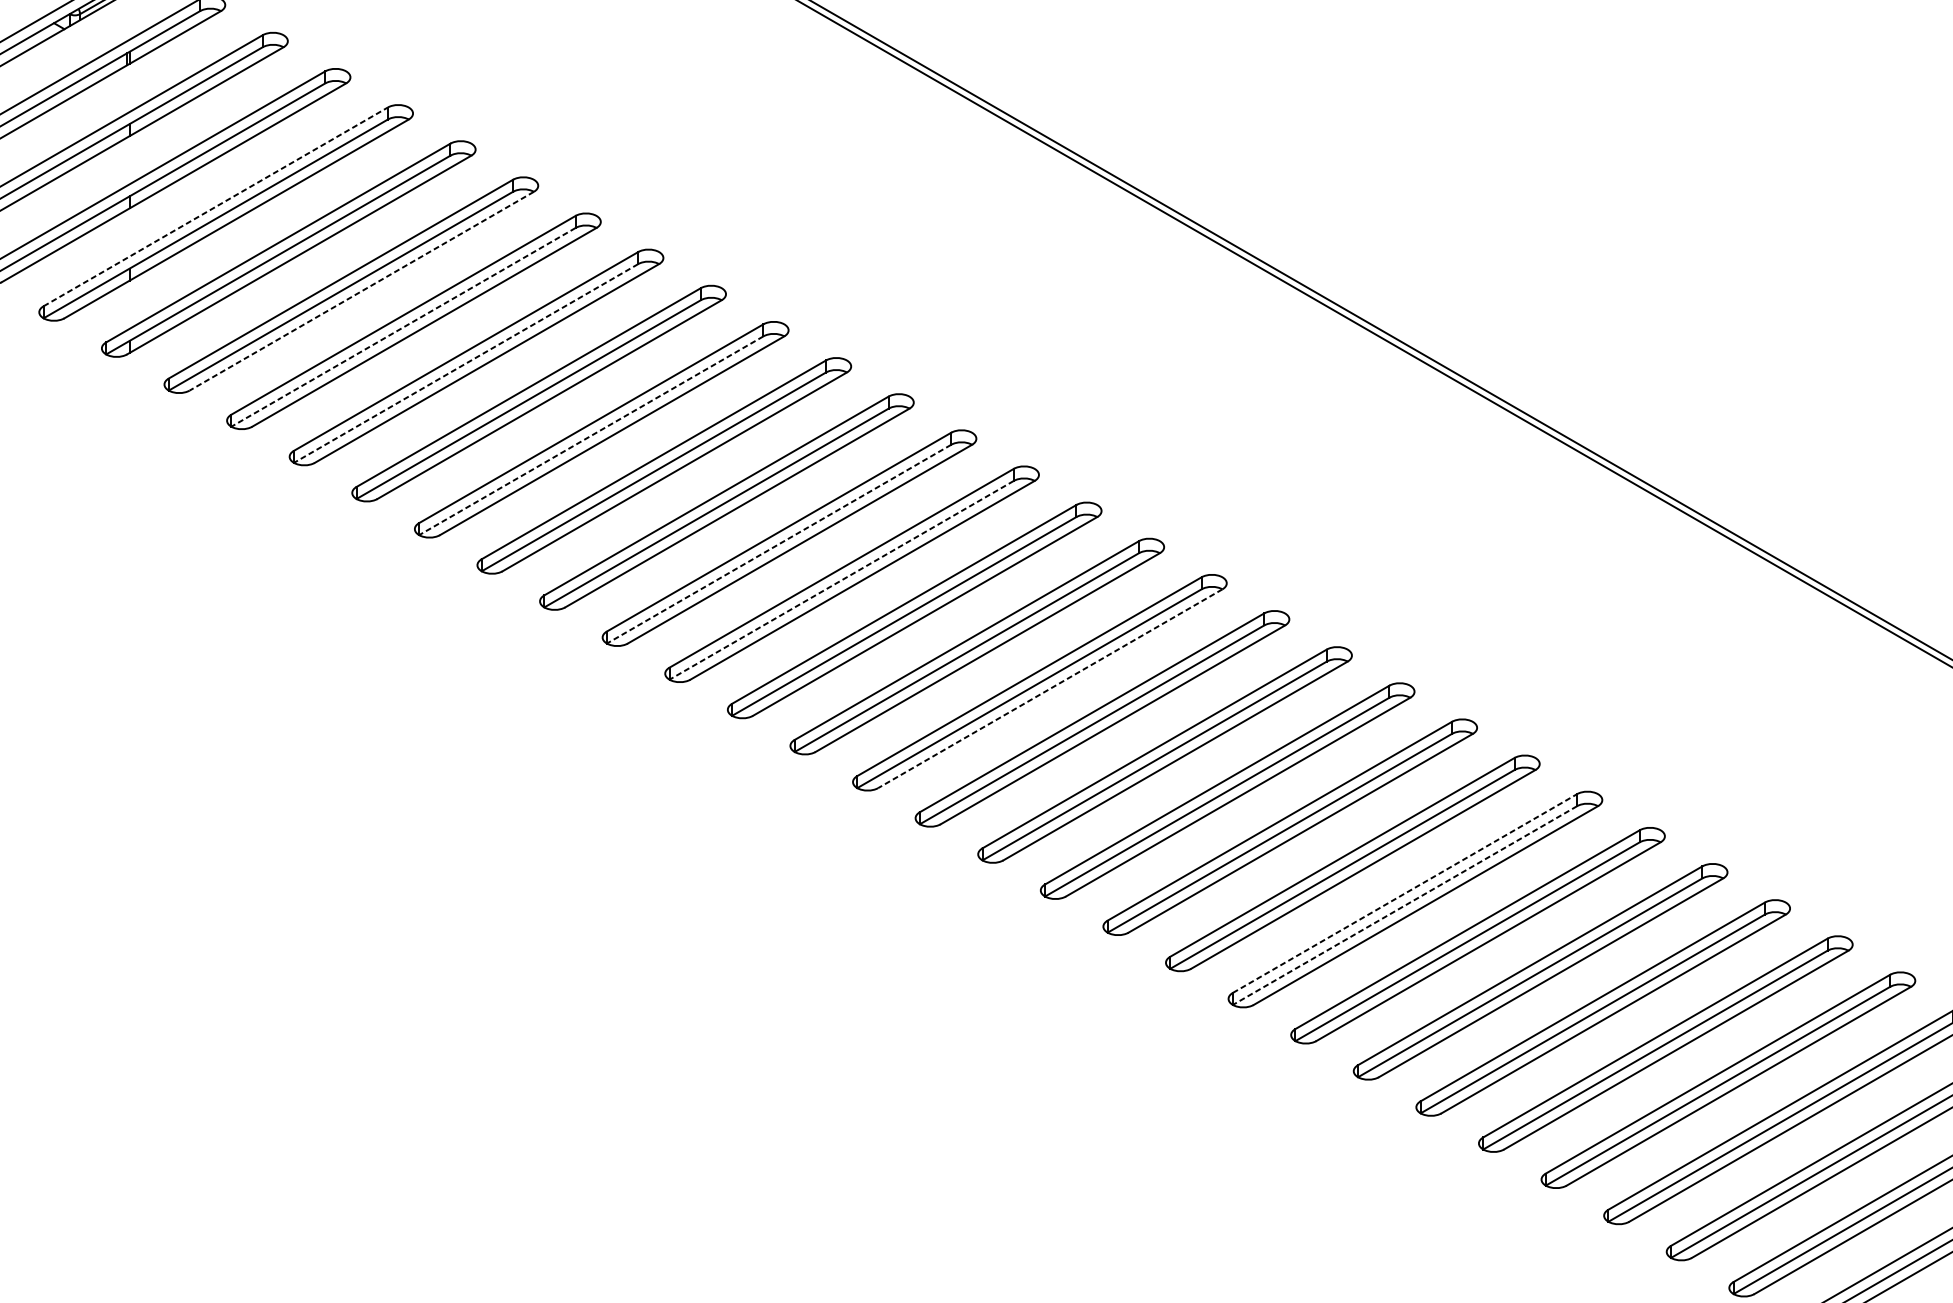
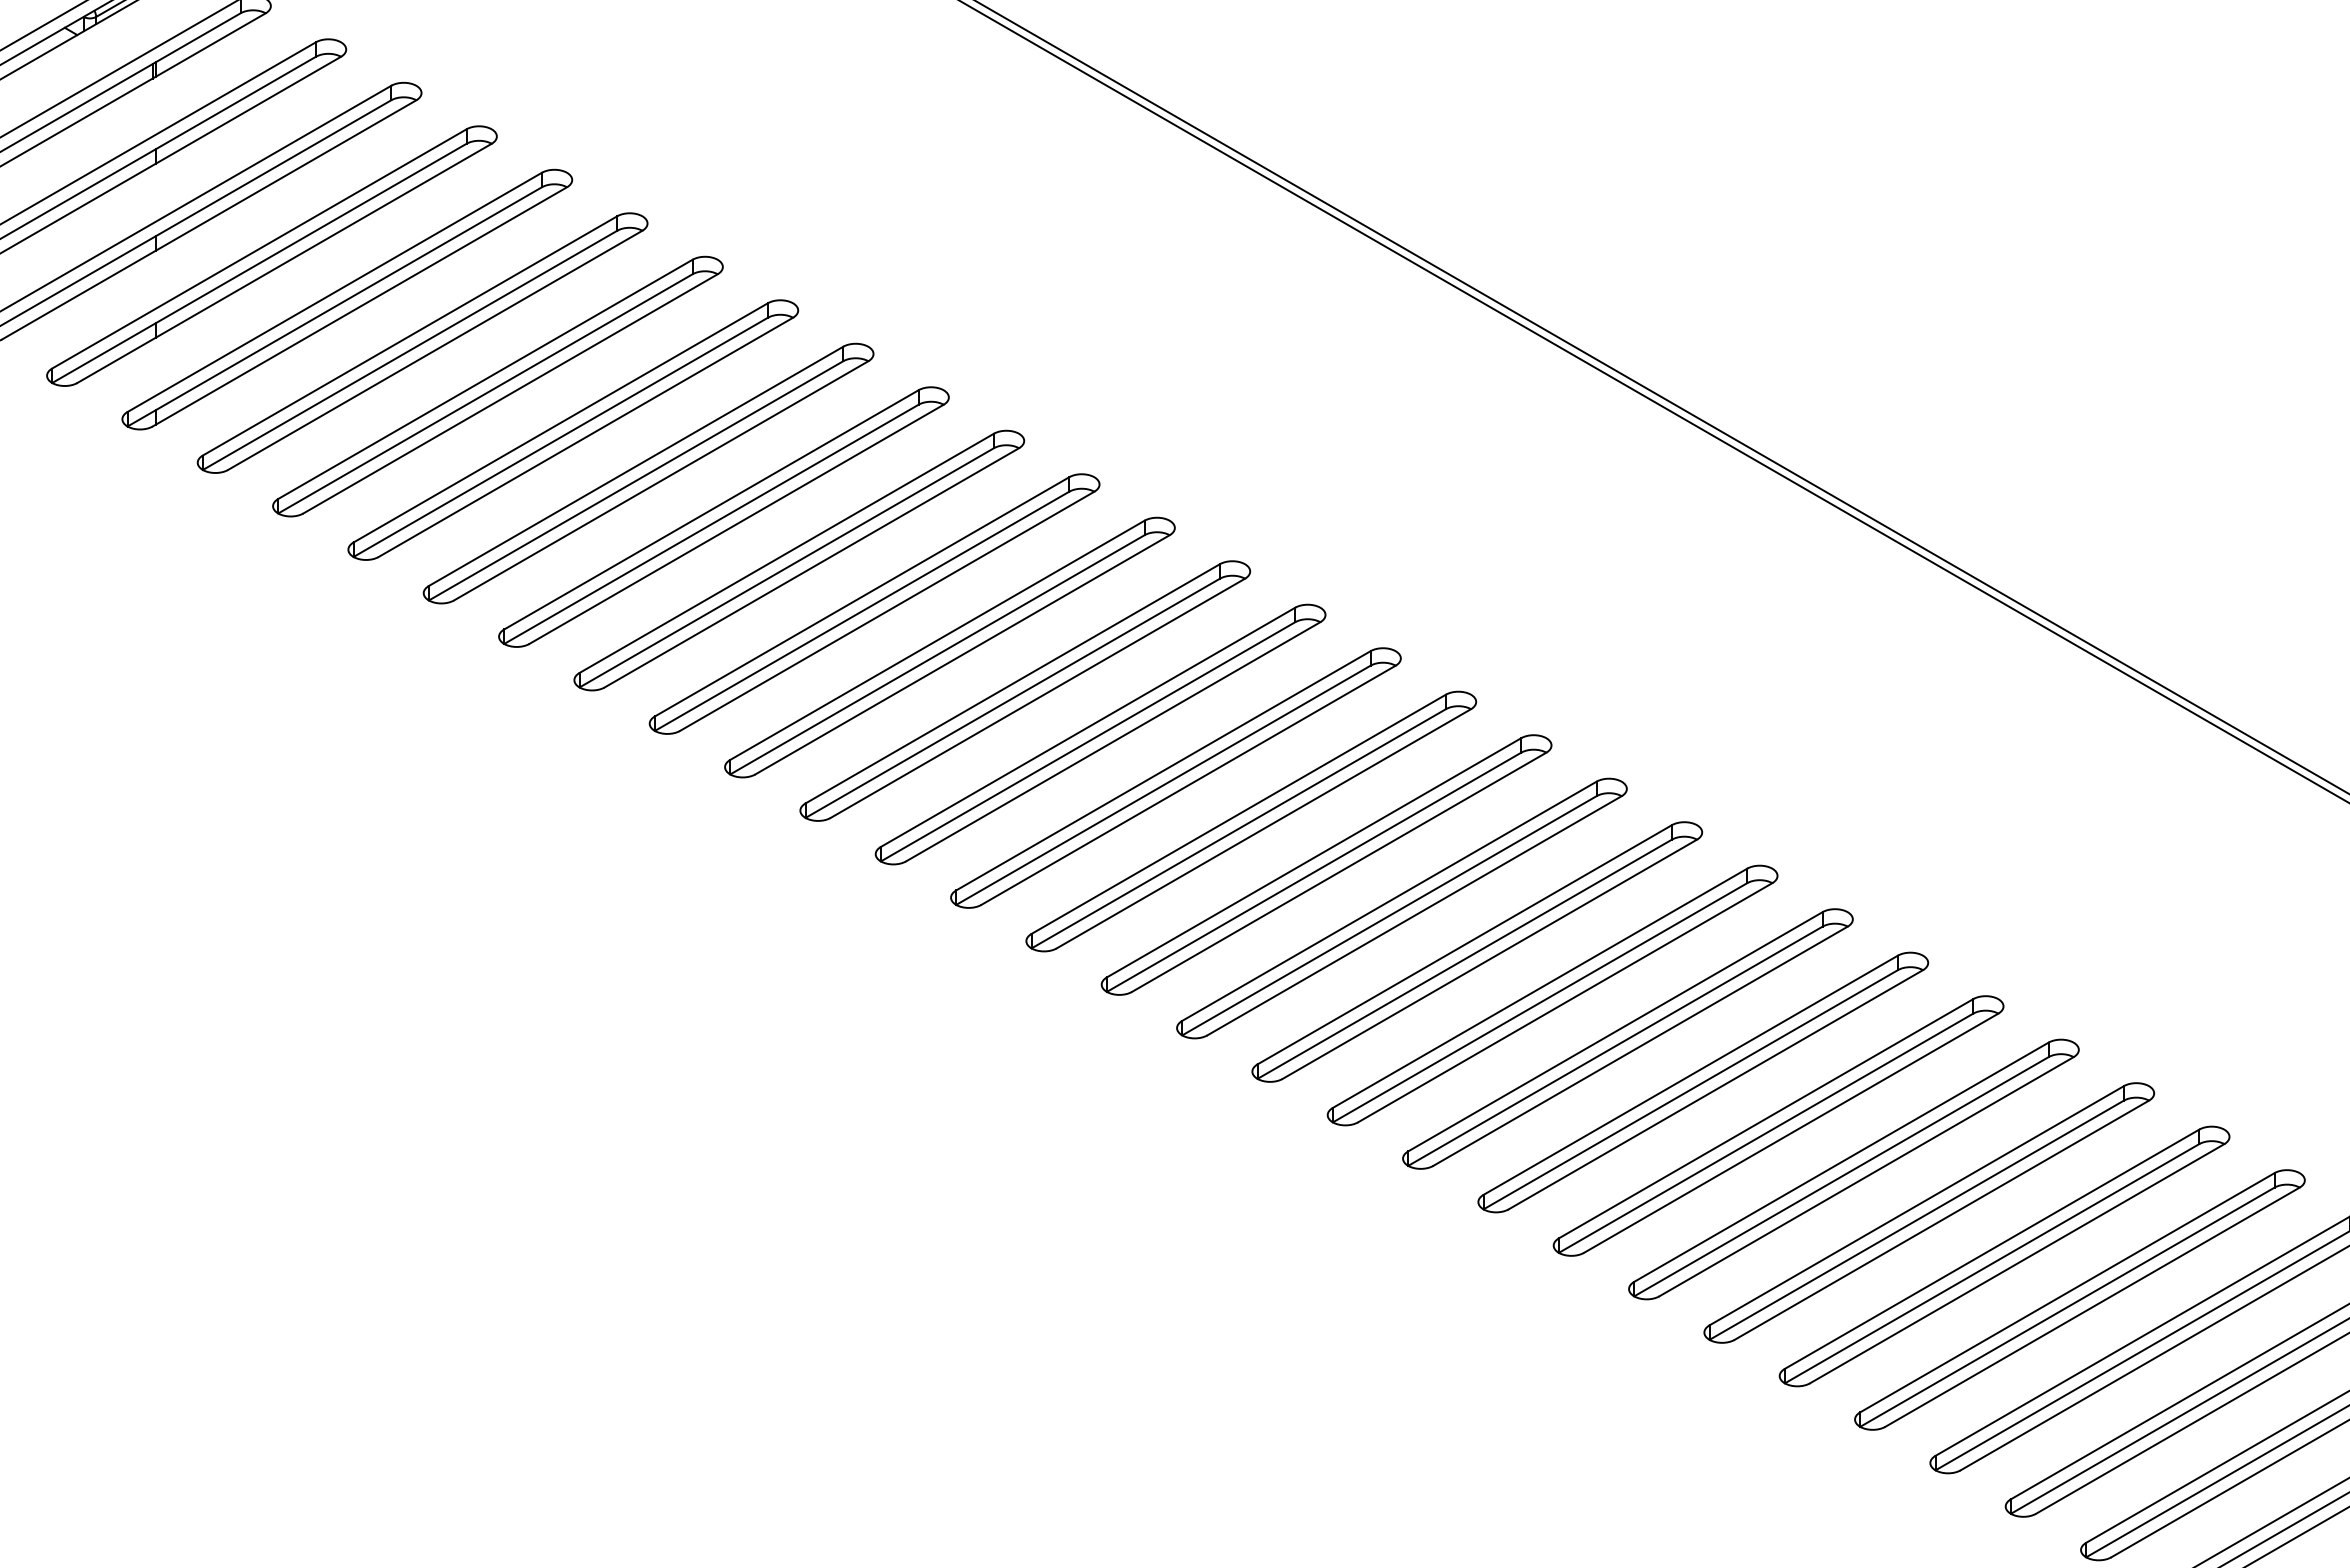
line: (215, 206) -> (259, 248), dashed -> solid
line: (361, 291) -> (434, 350), dashed -> solid
line: (402, 327) -> (484, 394), dashed -> solid
line: (465, 363) -> (560, 437), dashed -> solid
line: (590, 435) -> (710, 524), dashed -> solid
line: (778, 544) -> (936, 655), dashed -> solid
line: (841, 580) -> (1012, 698), dashed -> solid
line: (1050, 689) -> (1263, 829), dashed -> solid
line: (1405, 893) -> (1691, 1075), dashed -> solid
line: (1404, 906) -> (1690, 1090), dashed -> solid

